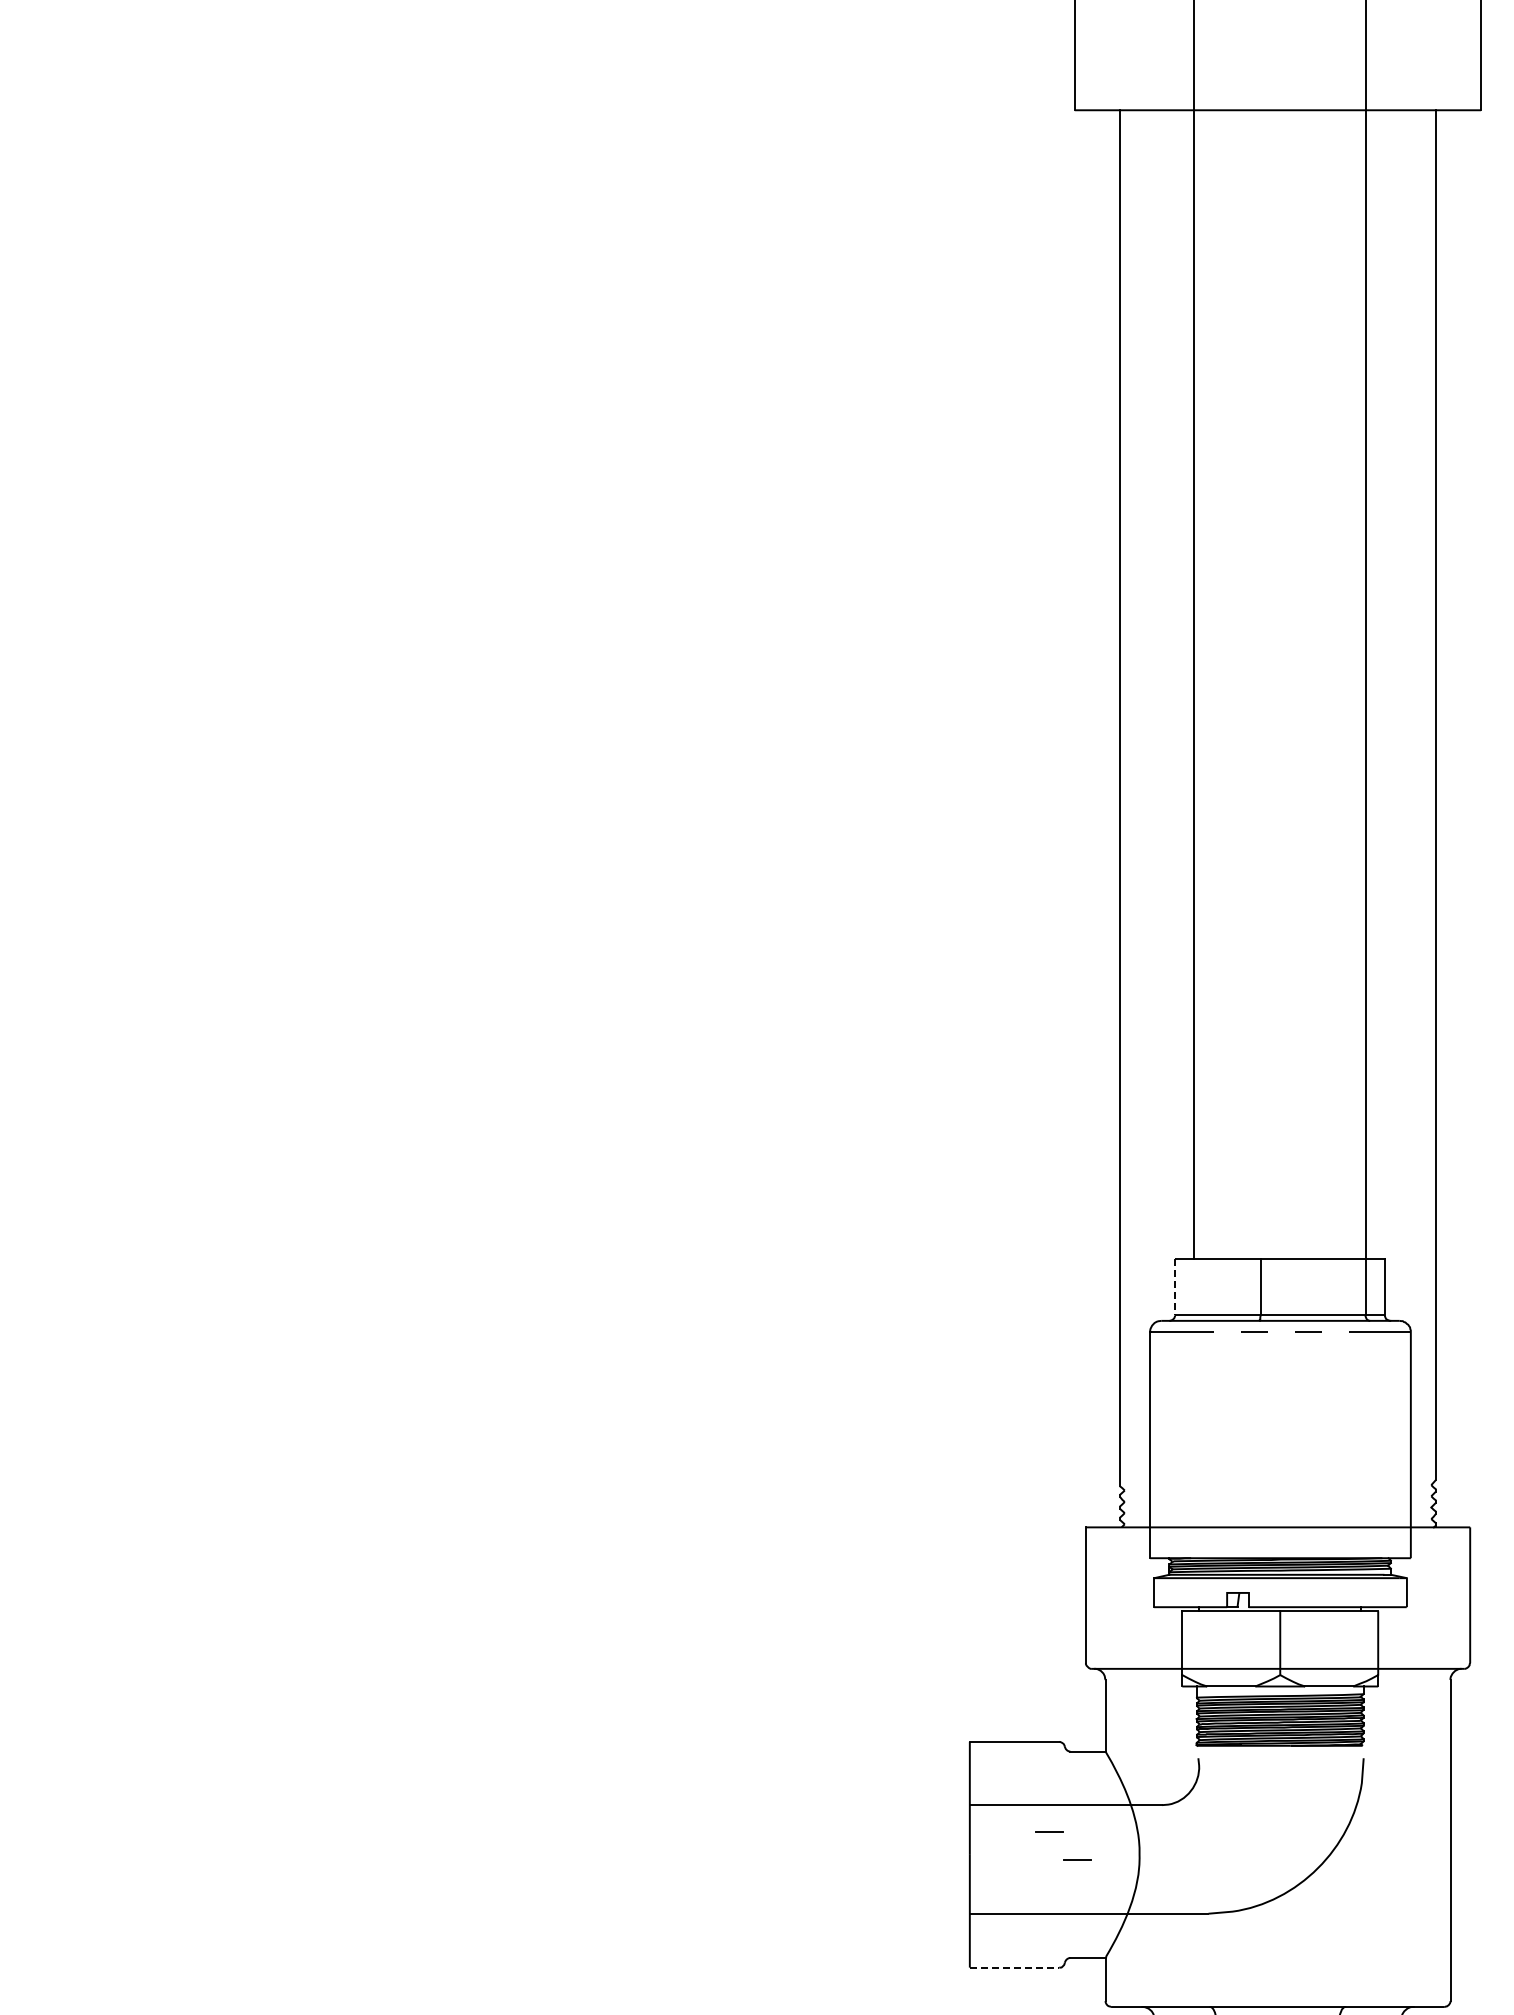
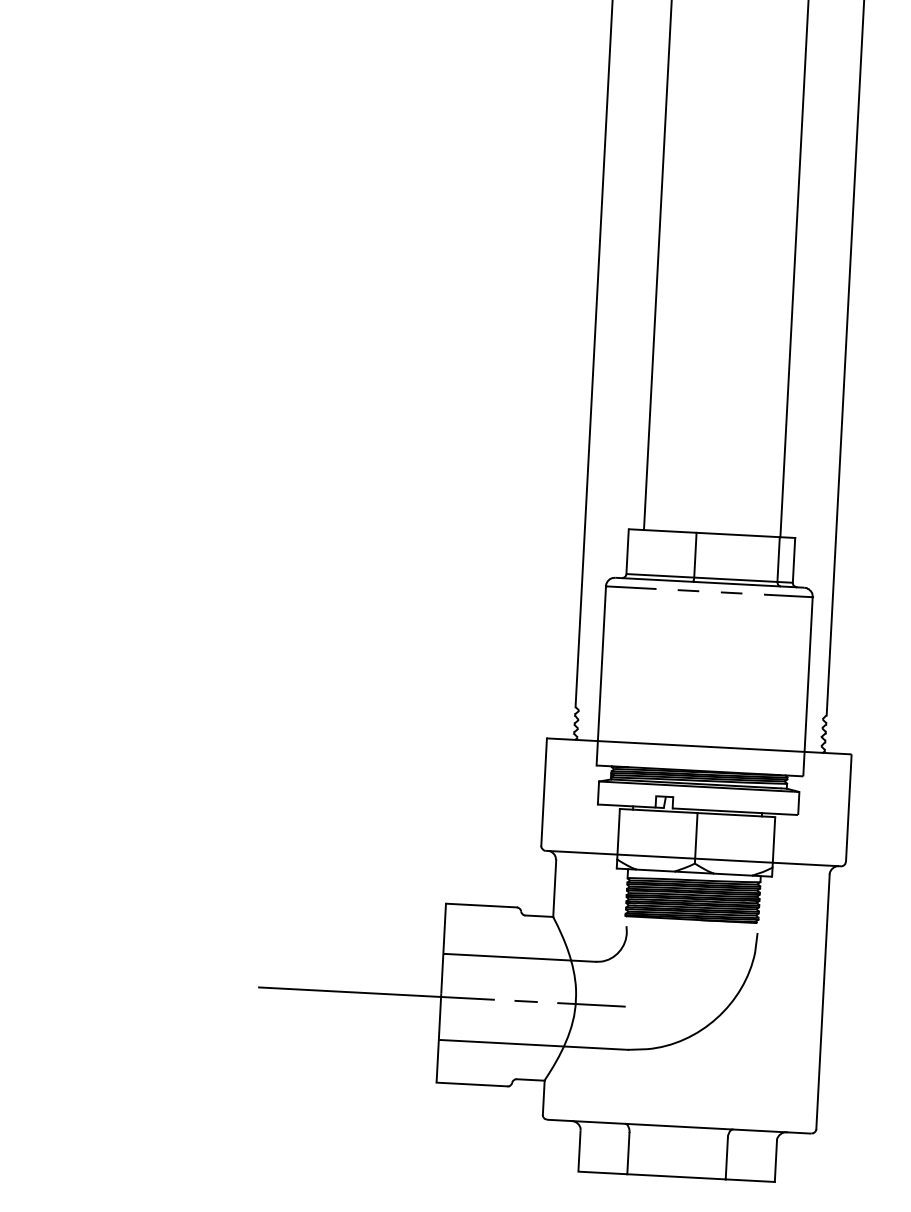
line: (1175, 1287) -> (627, 551), dashed -> solid
line: (1049, 1831) -> (505, 978), removed
line: (888, 1859) -> (376, 993), added
line: (1159, 1859) -> (591, 1004), added
line: (1014, 1967) -> (472, 1084), dashed -> solid

